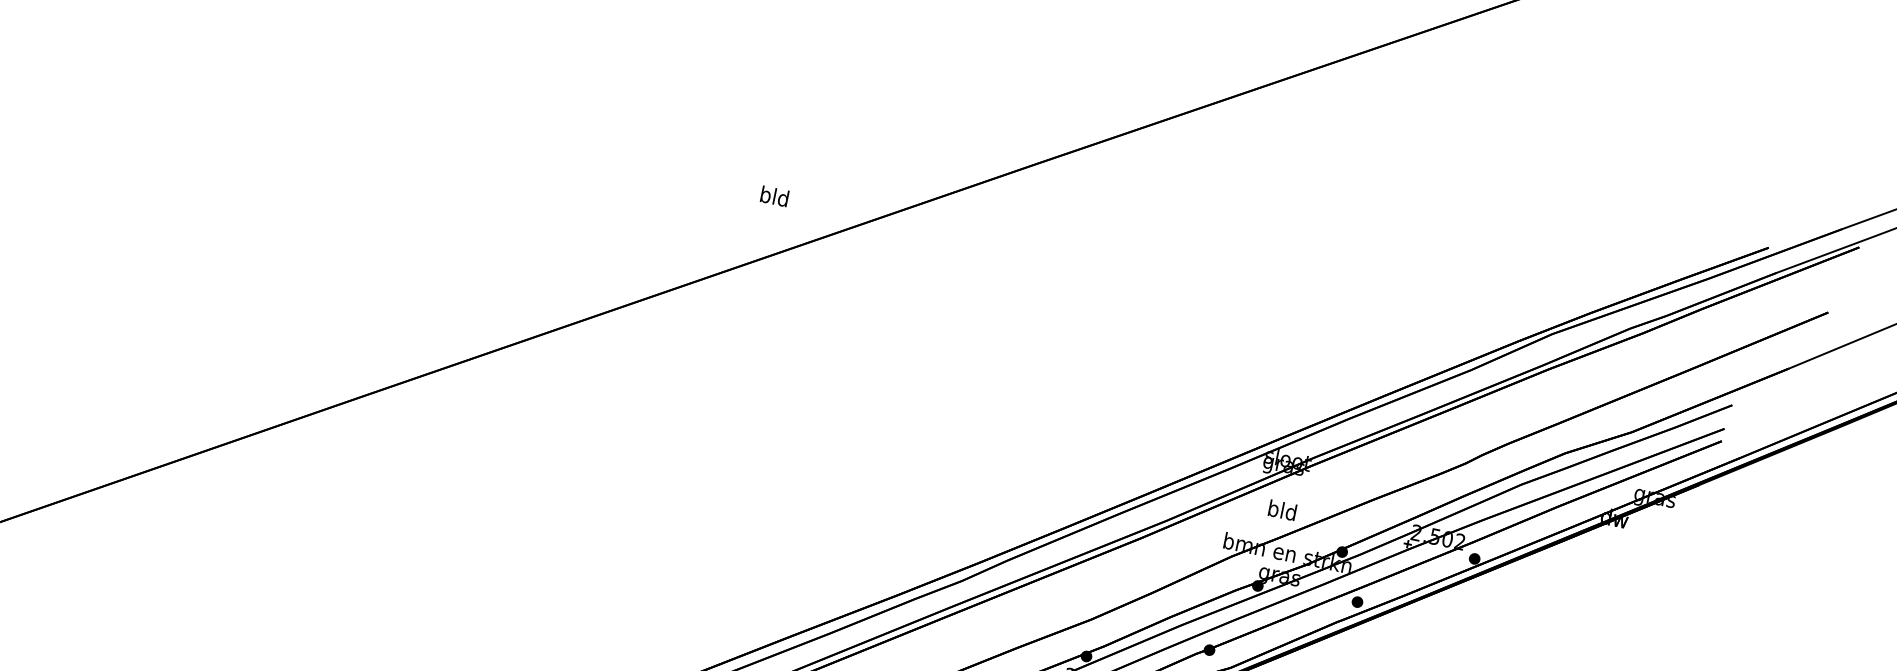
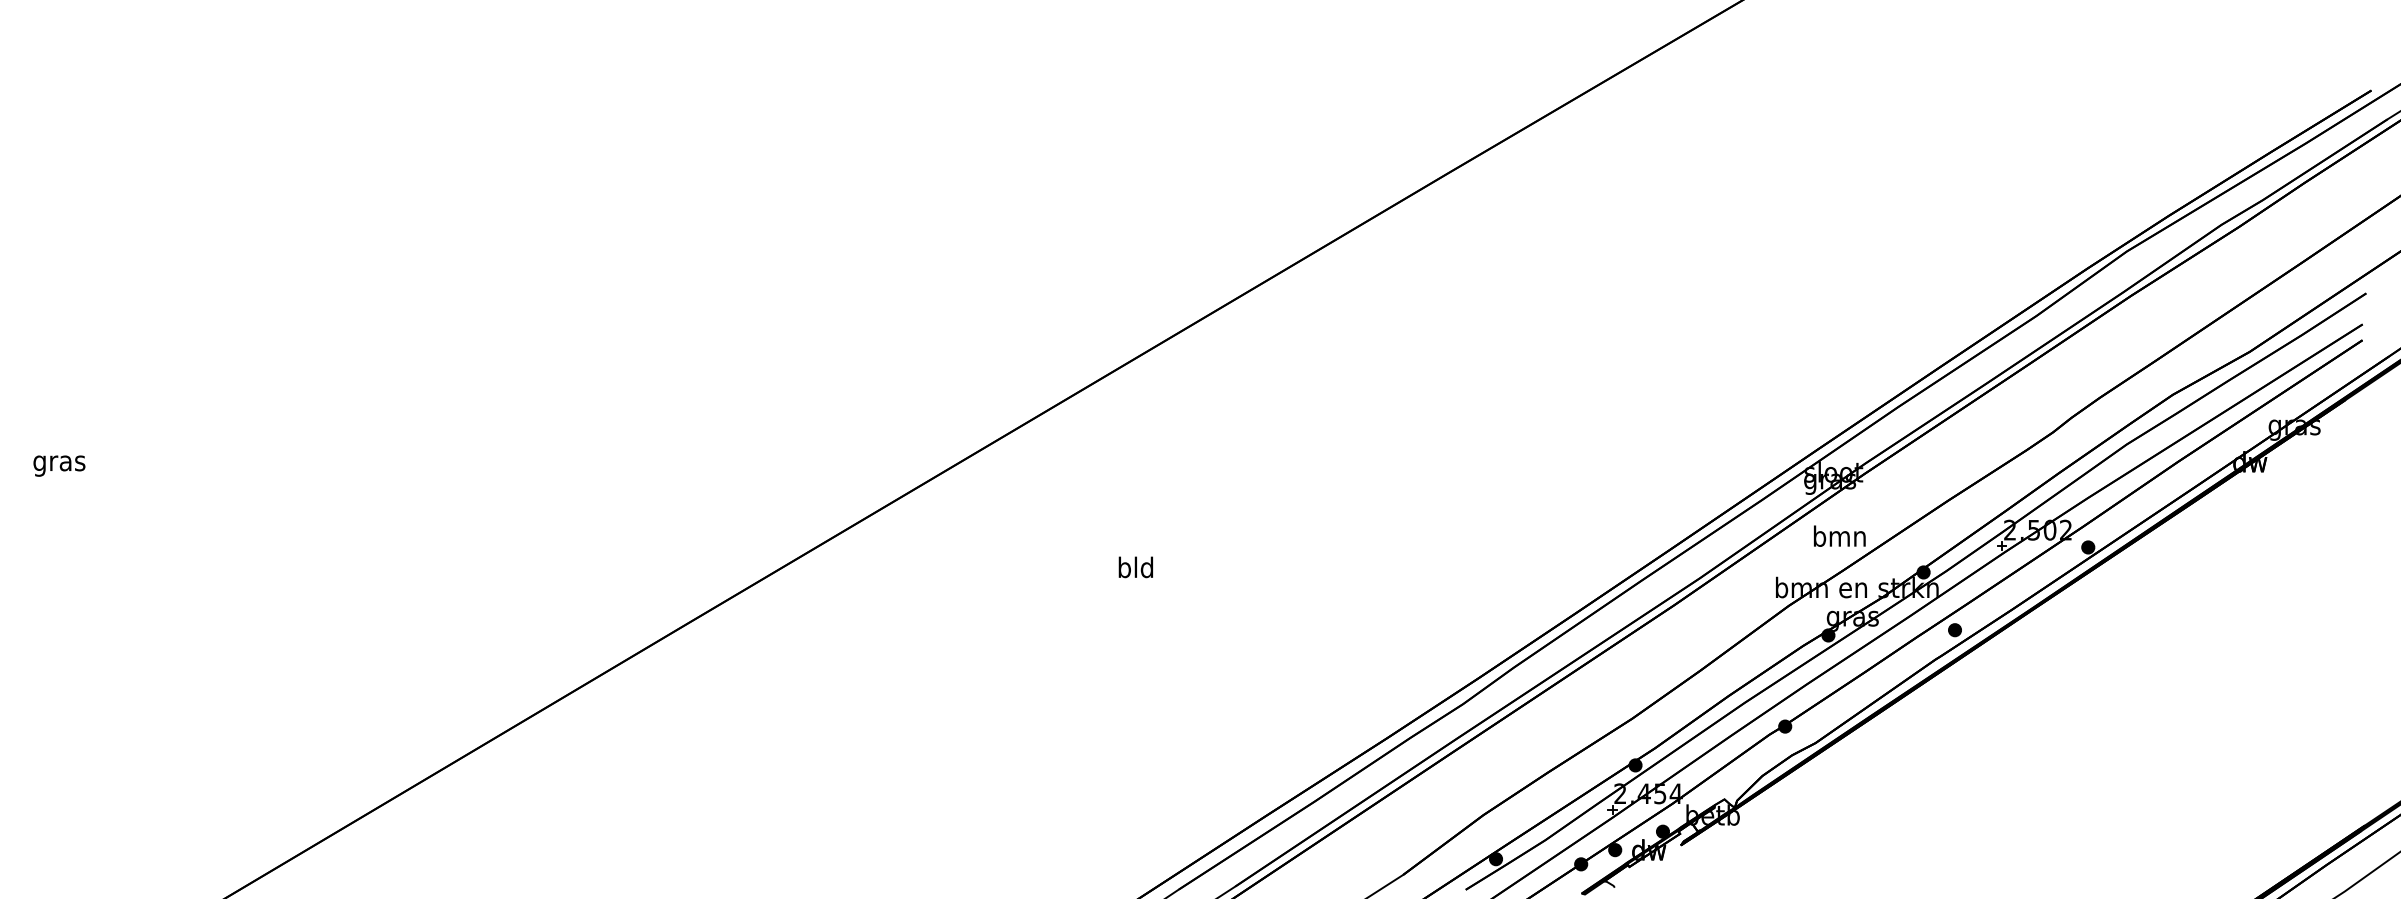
text: (774, 196) -> (1135, 567), moved
text: (1282, 509) -> (1839, 535), bld -> bmn

